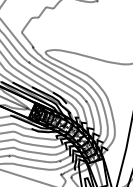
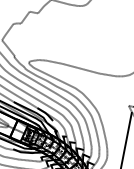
hatch: (36, 112) -> (18, 130), removed

